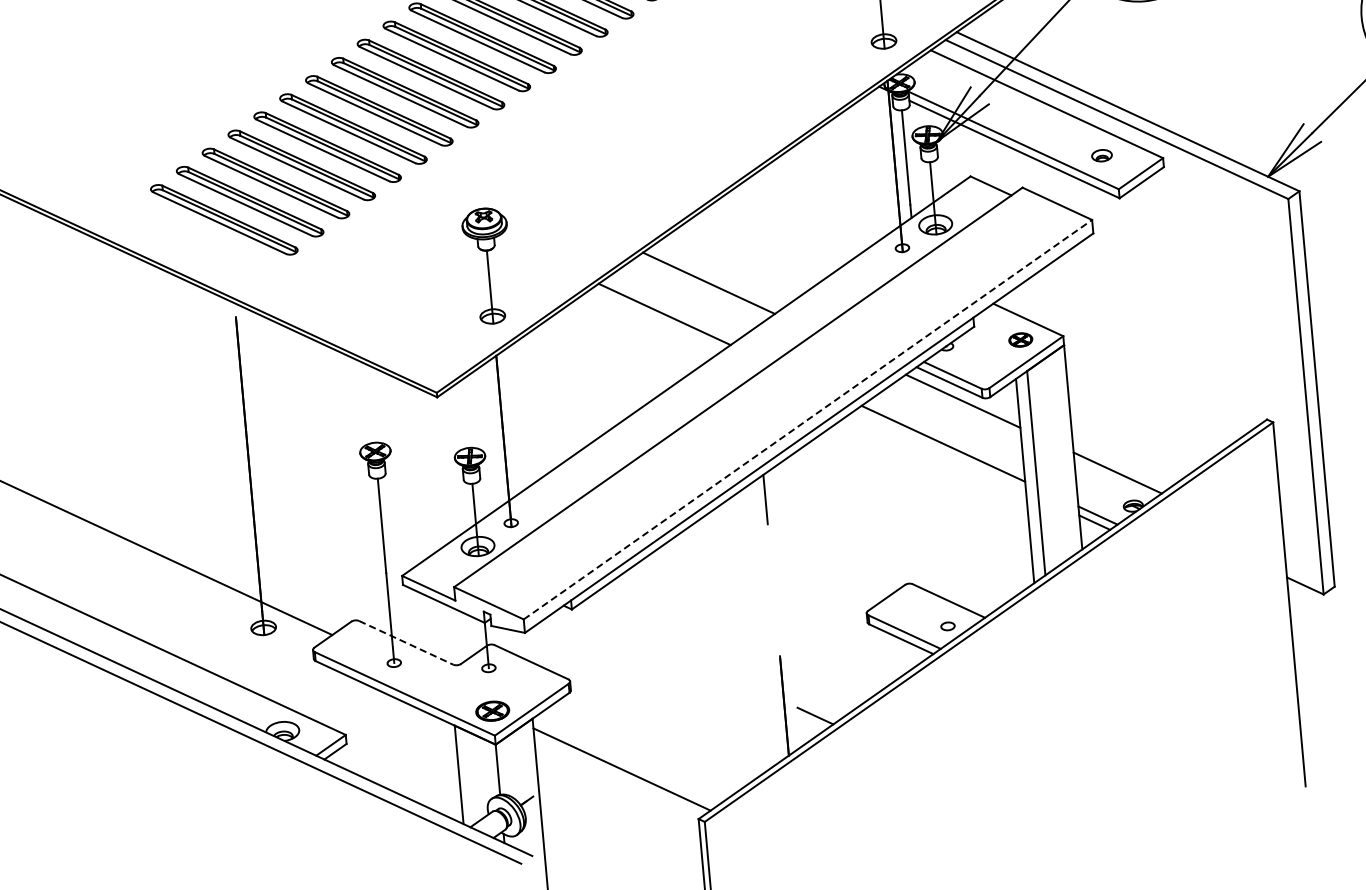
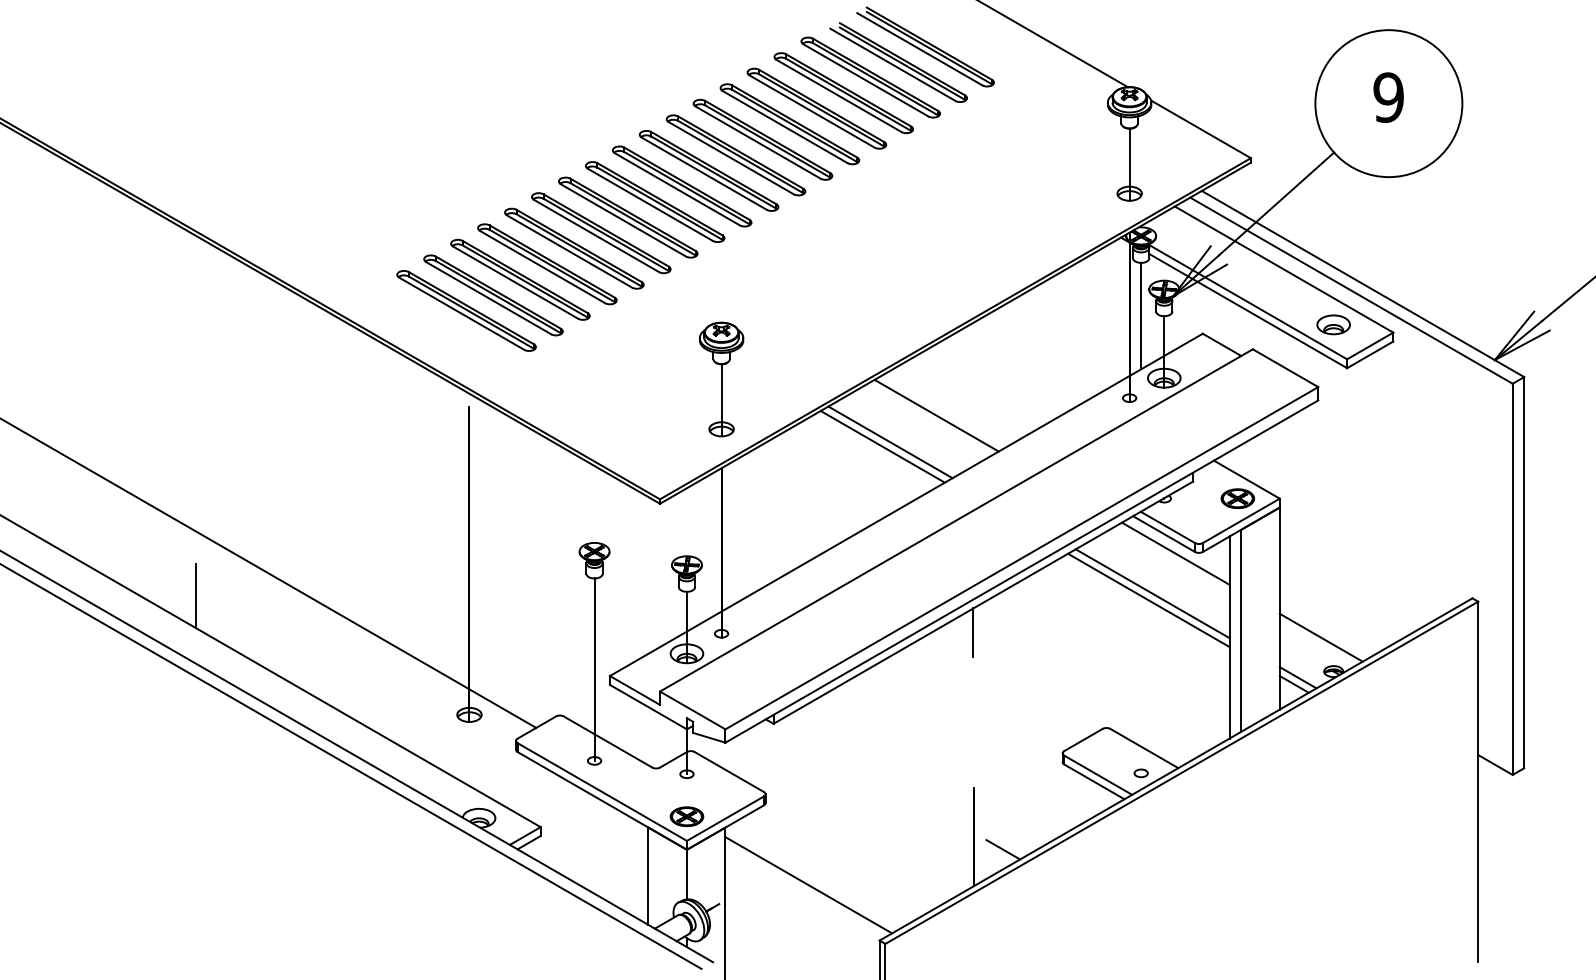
part: (1101, 155) -> (1333, 324), size x1.67
line: (656, 319) -> (882, 446), added
part: (1020, 339) -> (1237, 498), size x1.43
line: (808, 418) -> (1022, 557), dashed -> solid
line: (939, 451) -> (1148, 600), added
line: (406, 643) -> (608, 742), dashed -> solid

